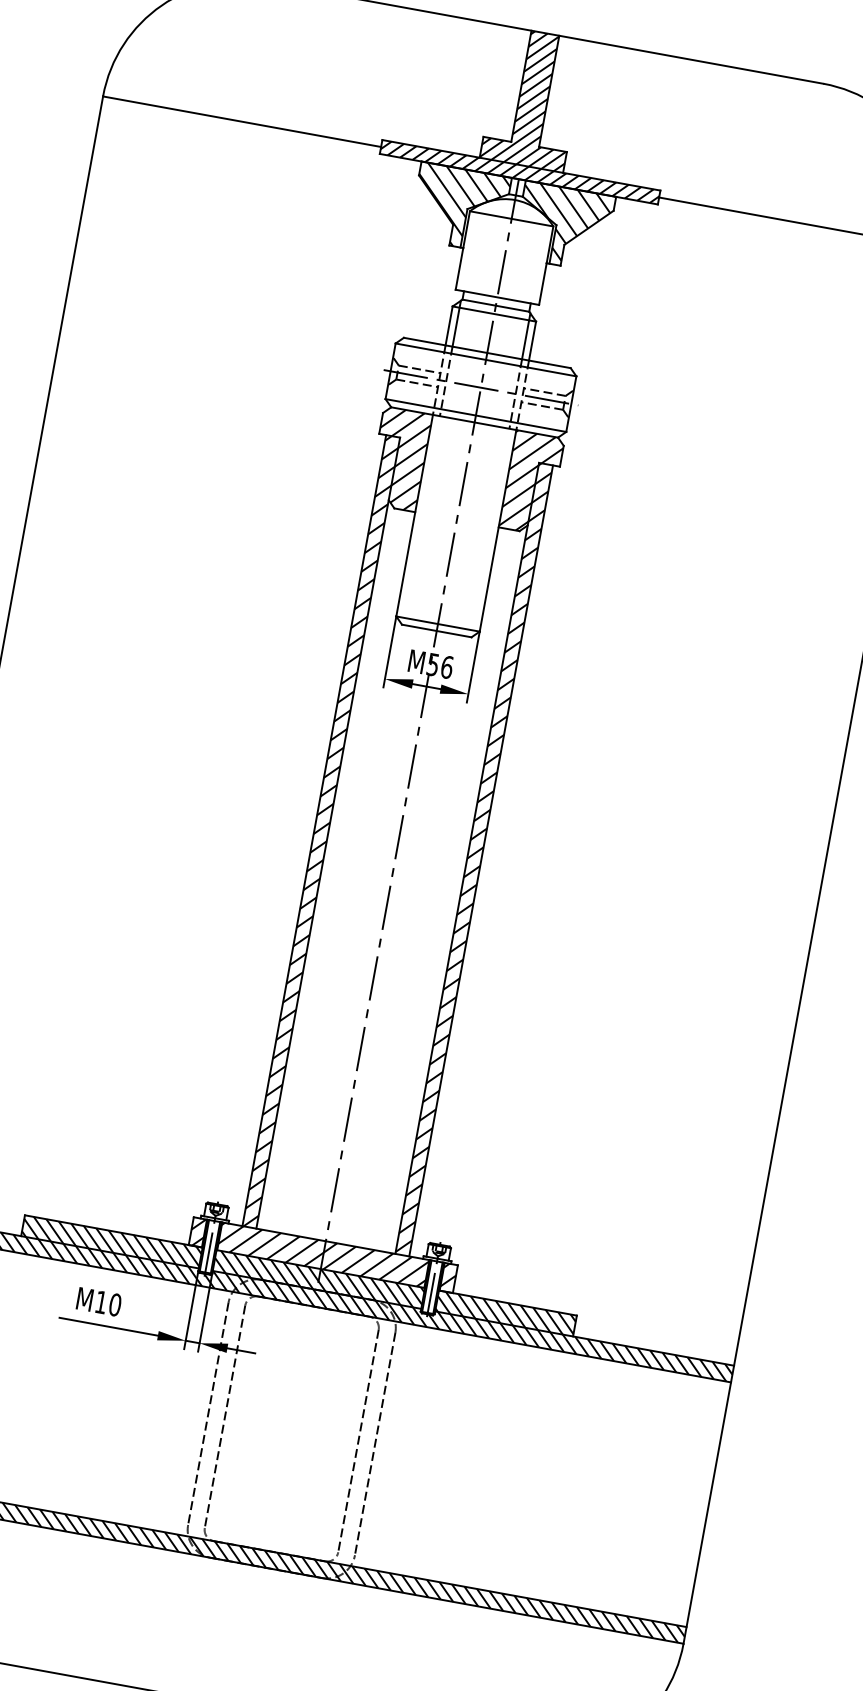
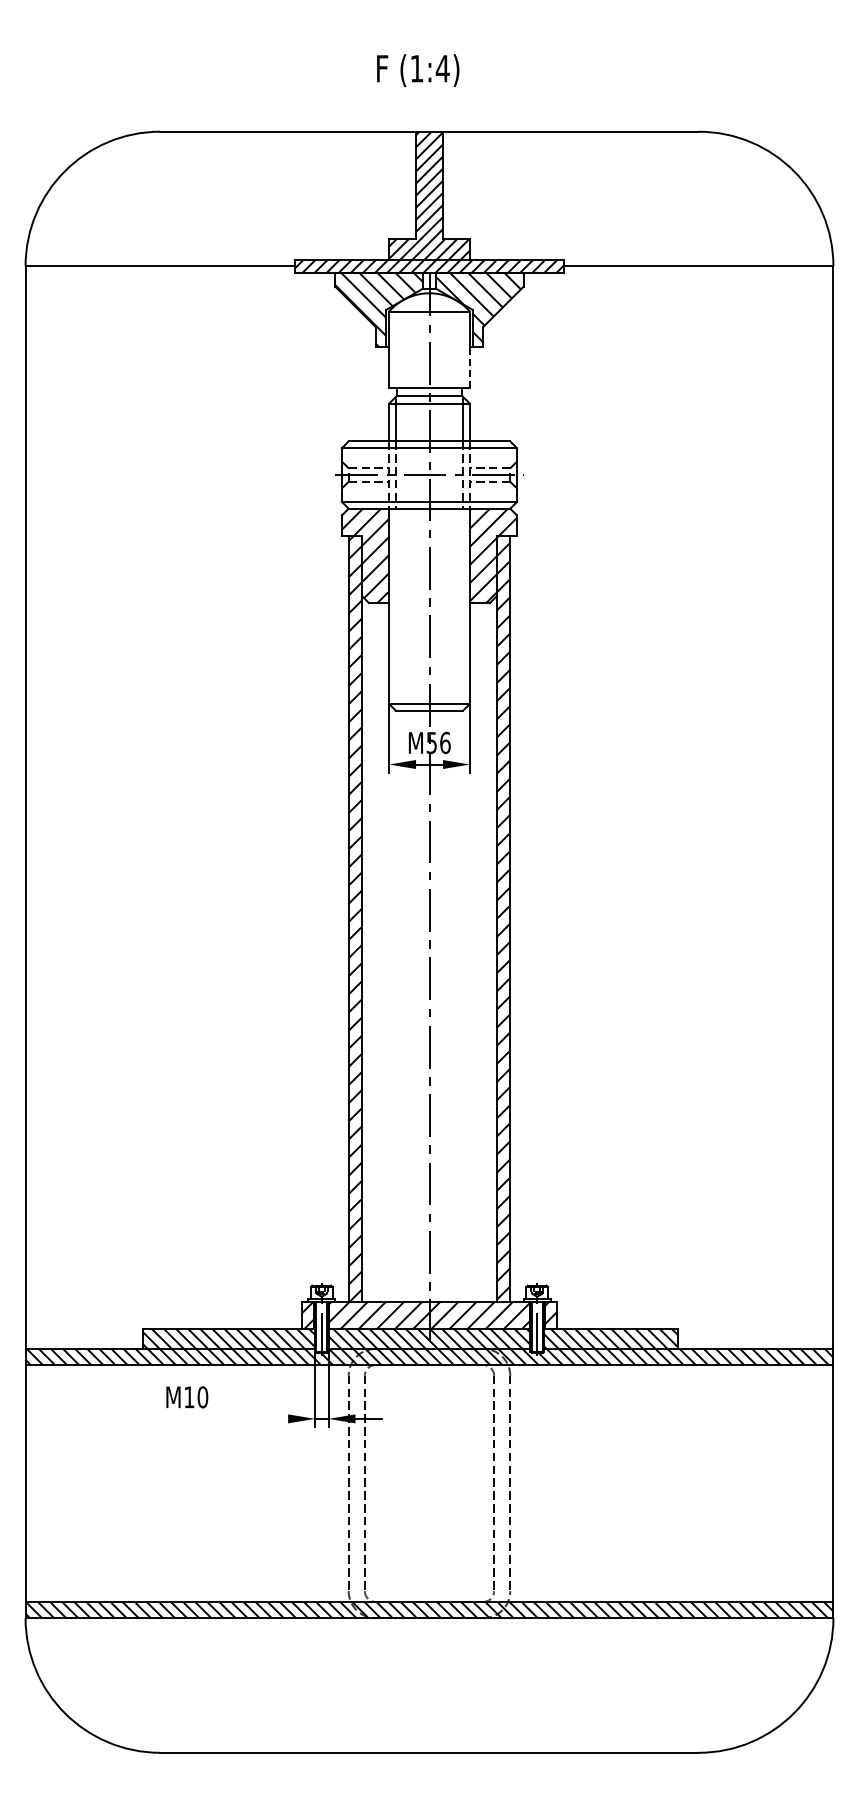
line: (542, 283) -> (469, 366), solid -> dashed
text: (99, 1302) -> (187, 1397), moved
line: (108, 1326) -> (240, 1418), removed

